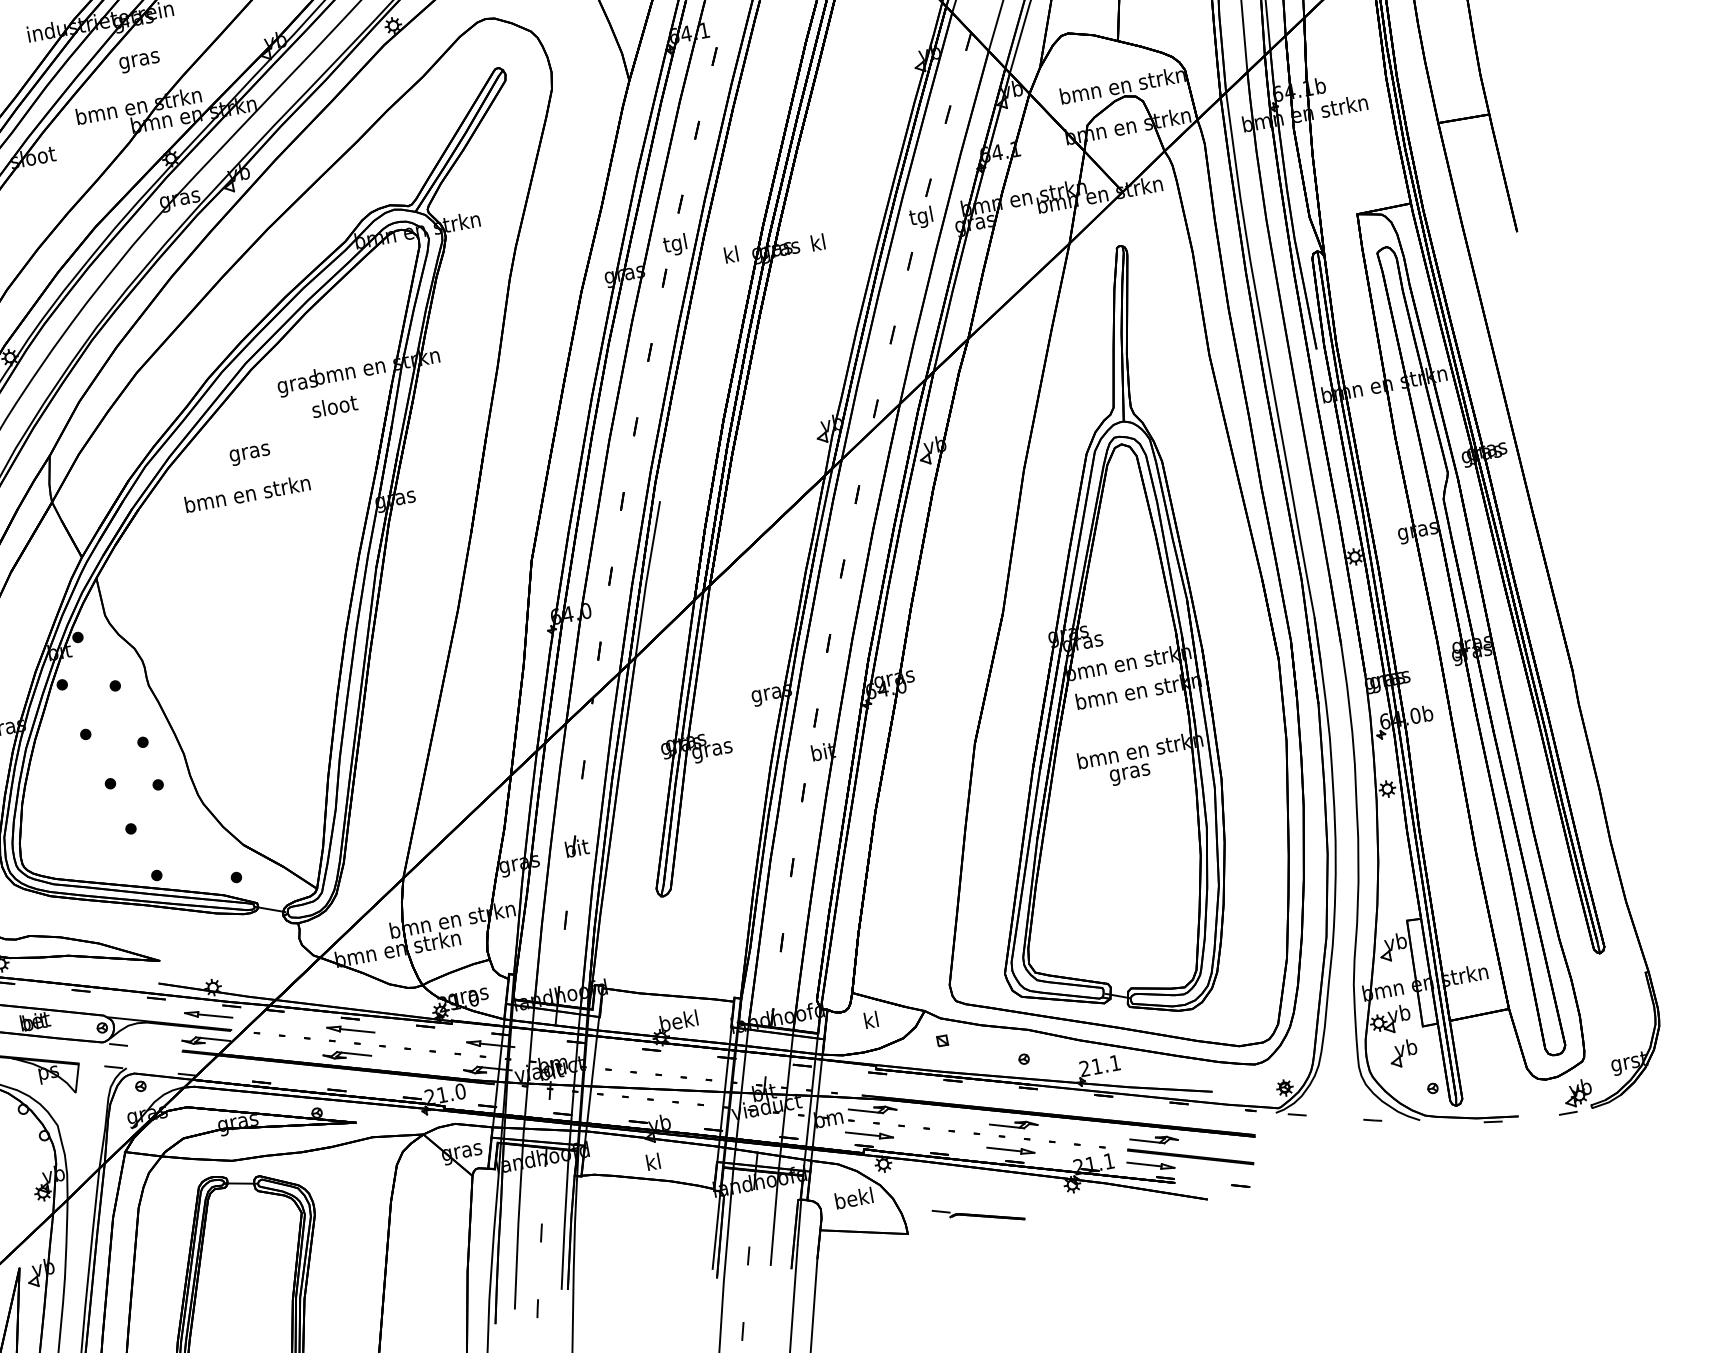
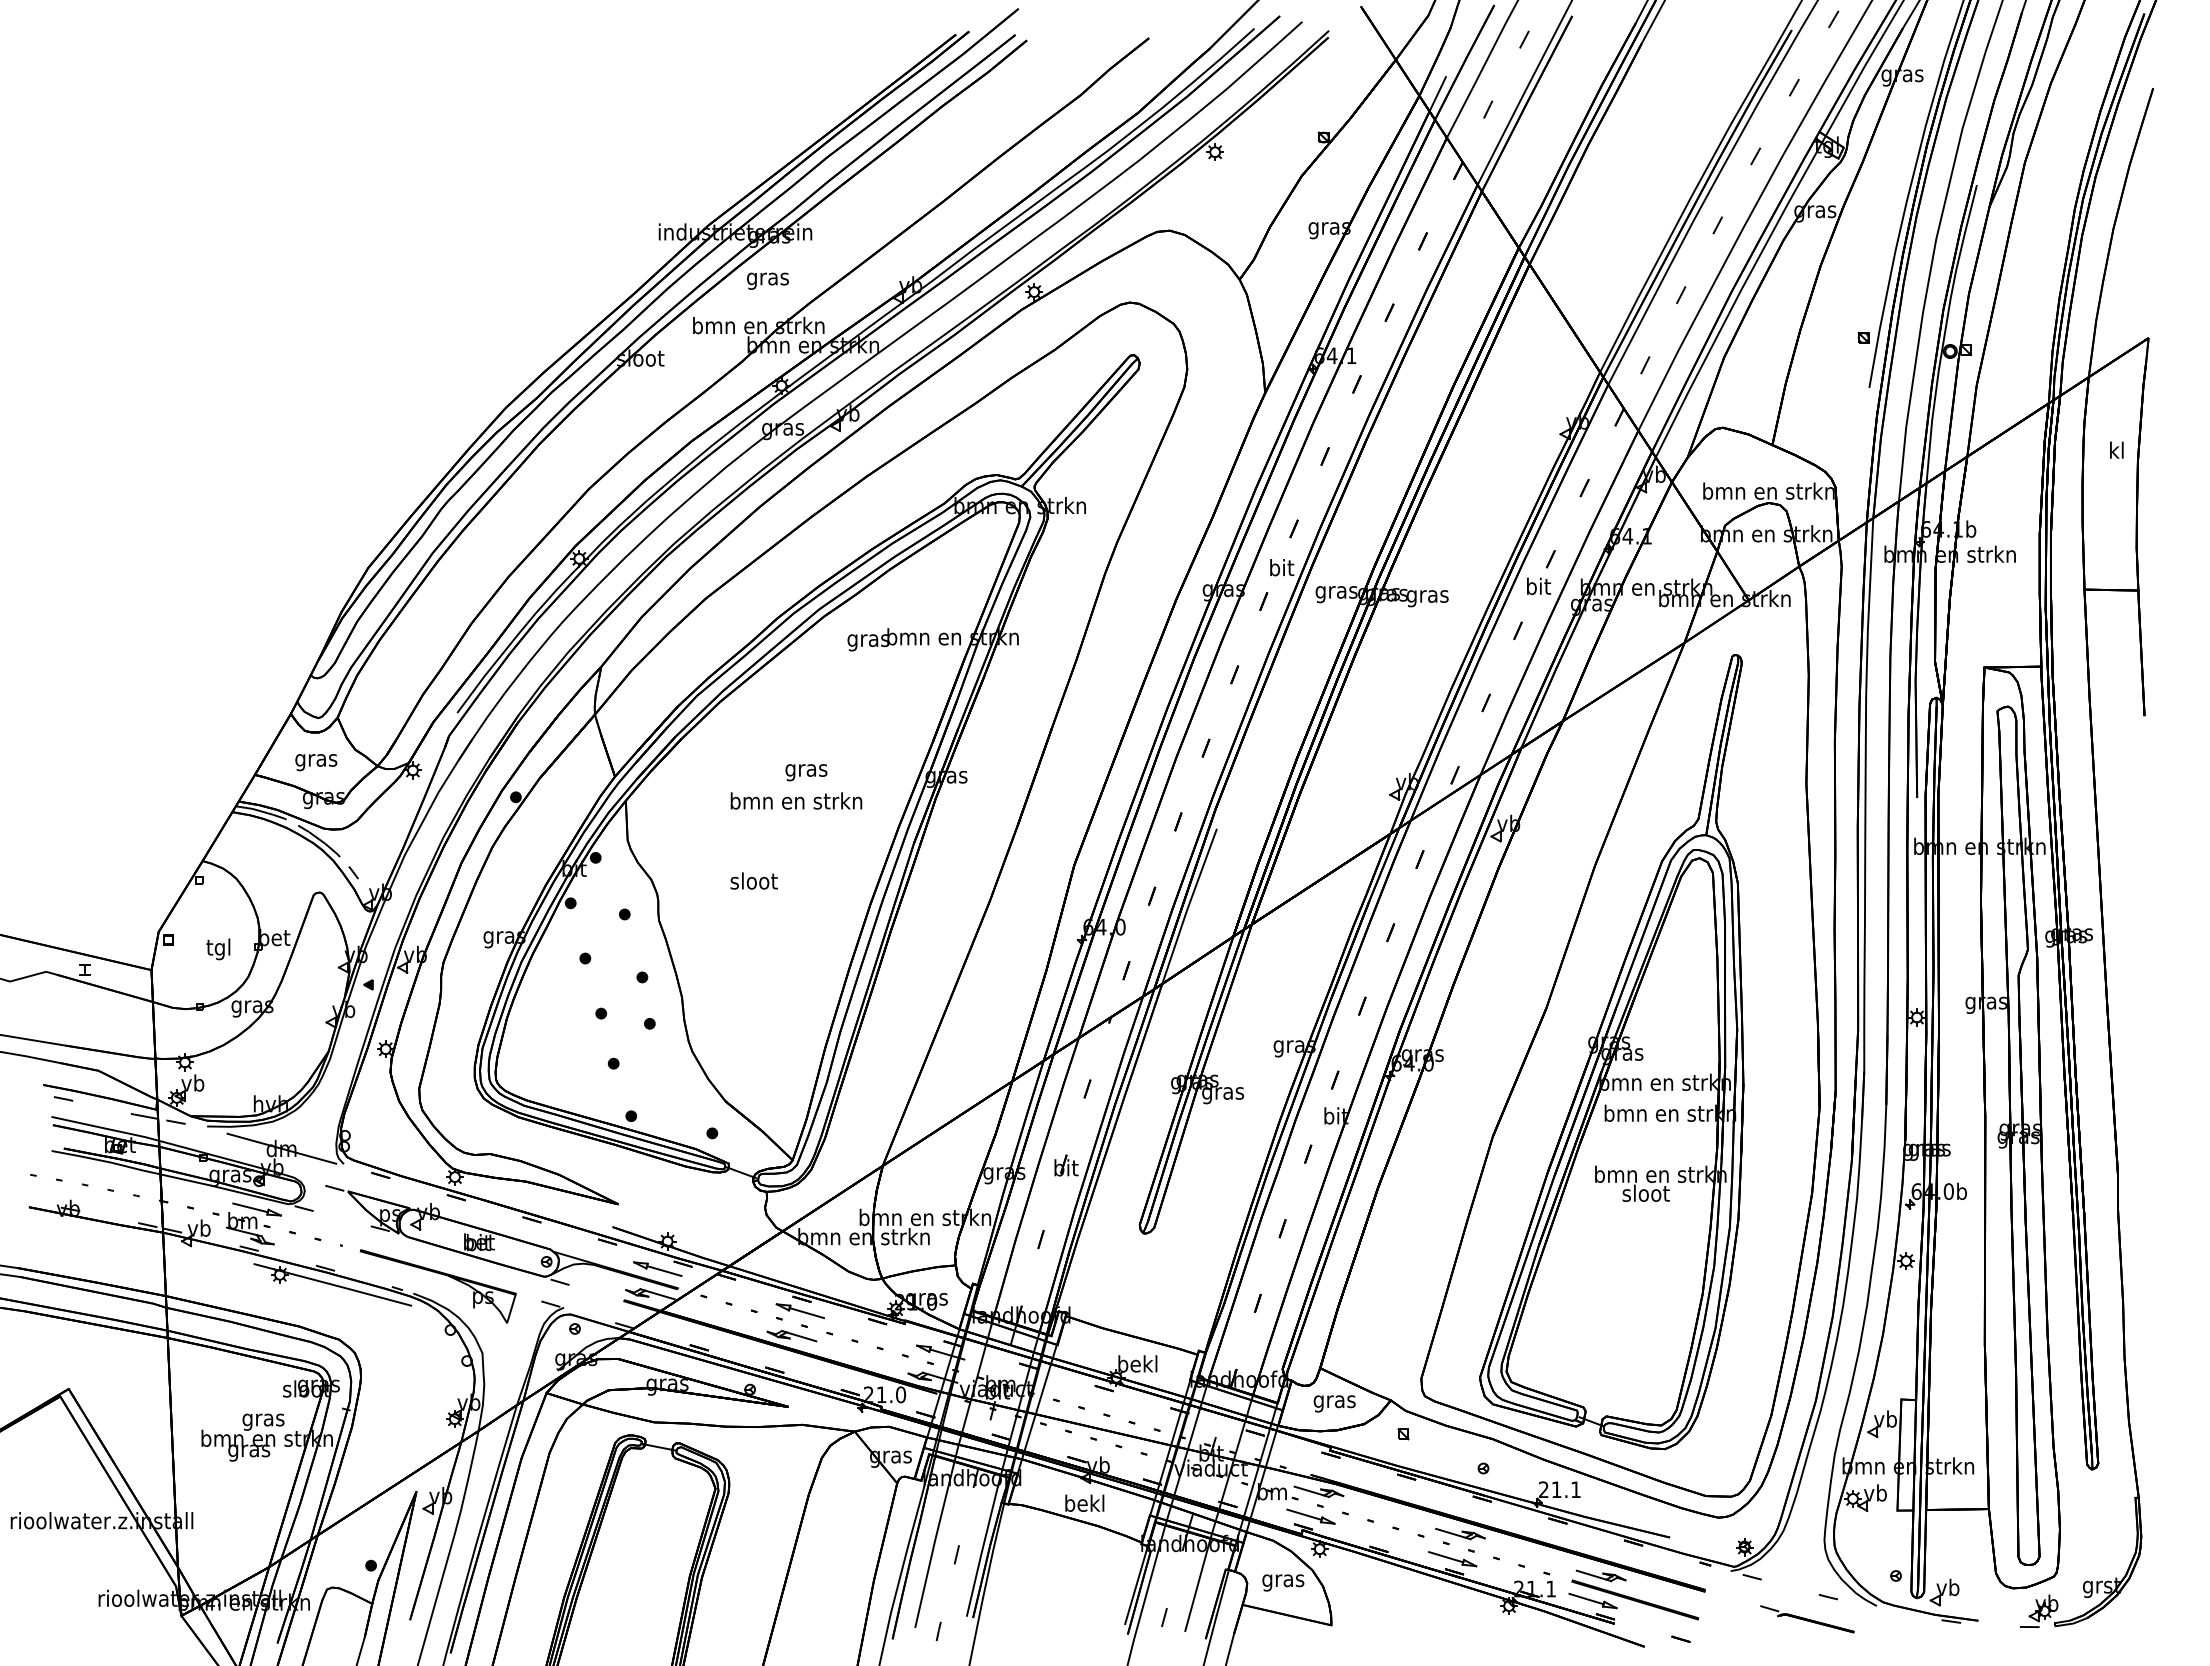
text: (921, 217) -> (1538, 588), tgl -> bit
text: (675, 244) -> (1281, 569), tgl -> bit
text: (818, 244) -> (1427, 596), kl -> gras
text: (731, 256) -> (1336, 592), kl -> gras
text: (333, 405) -> (753, 880), moved
text: (250, 454) -> (806, 772), moved
text: (247, 493) -> (796, 800), moved
text: (1129, 772) -> (1645, 1195), gras -> sloot
text: (871, 1021) -> (1334, 1401), kl -> gras
part: (1403, 1053) -> (1944, 1592), moved
text: (652, 1161) -> (1084, 1502), kl -> bekl
text: (854, 1200) -> (1283, 1580), bekl -> gras
part: (978, 1215) -> (1807, 1619), moved

